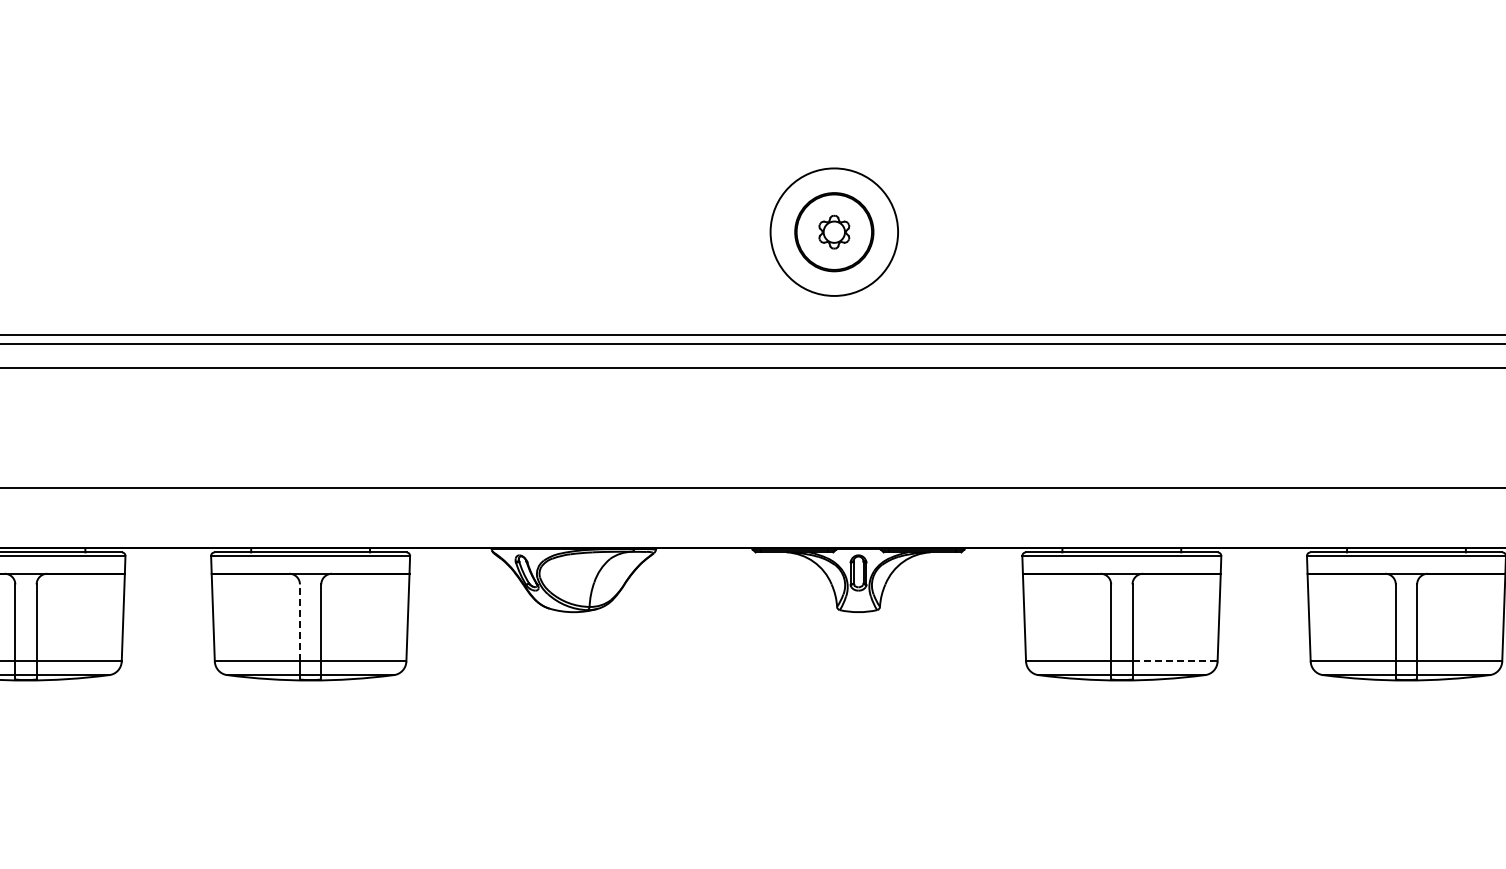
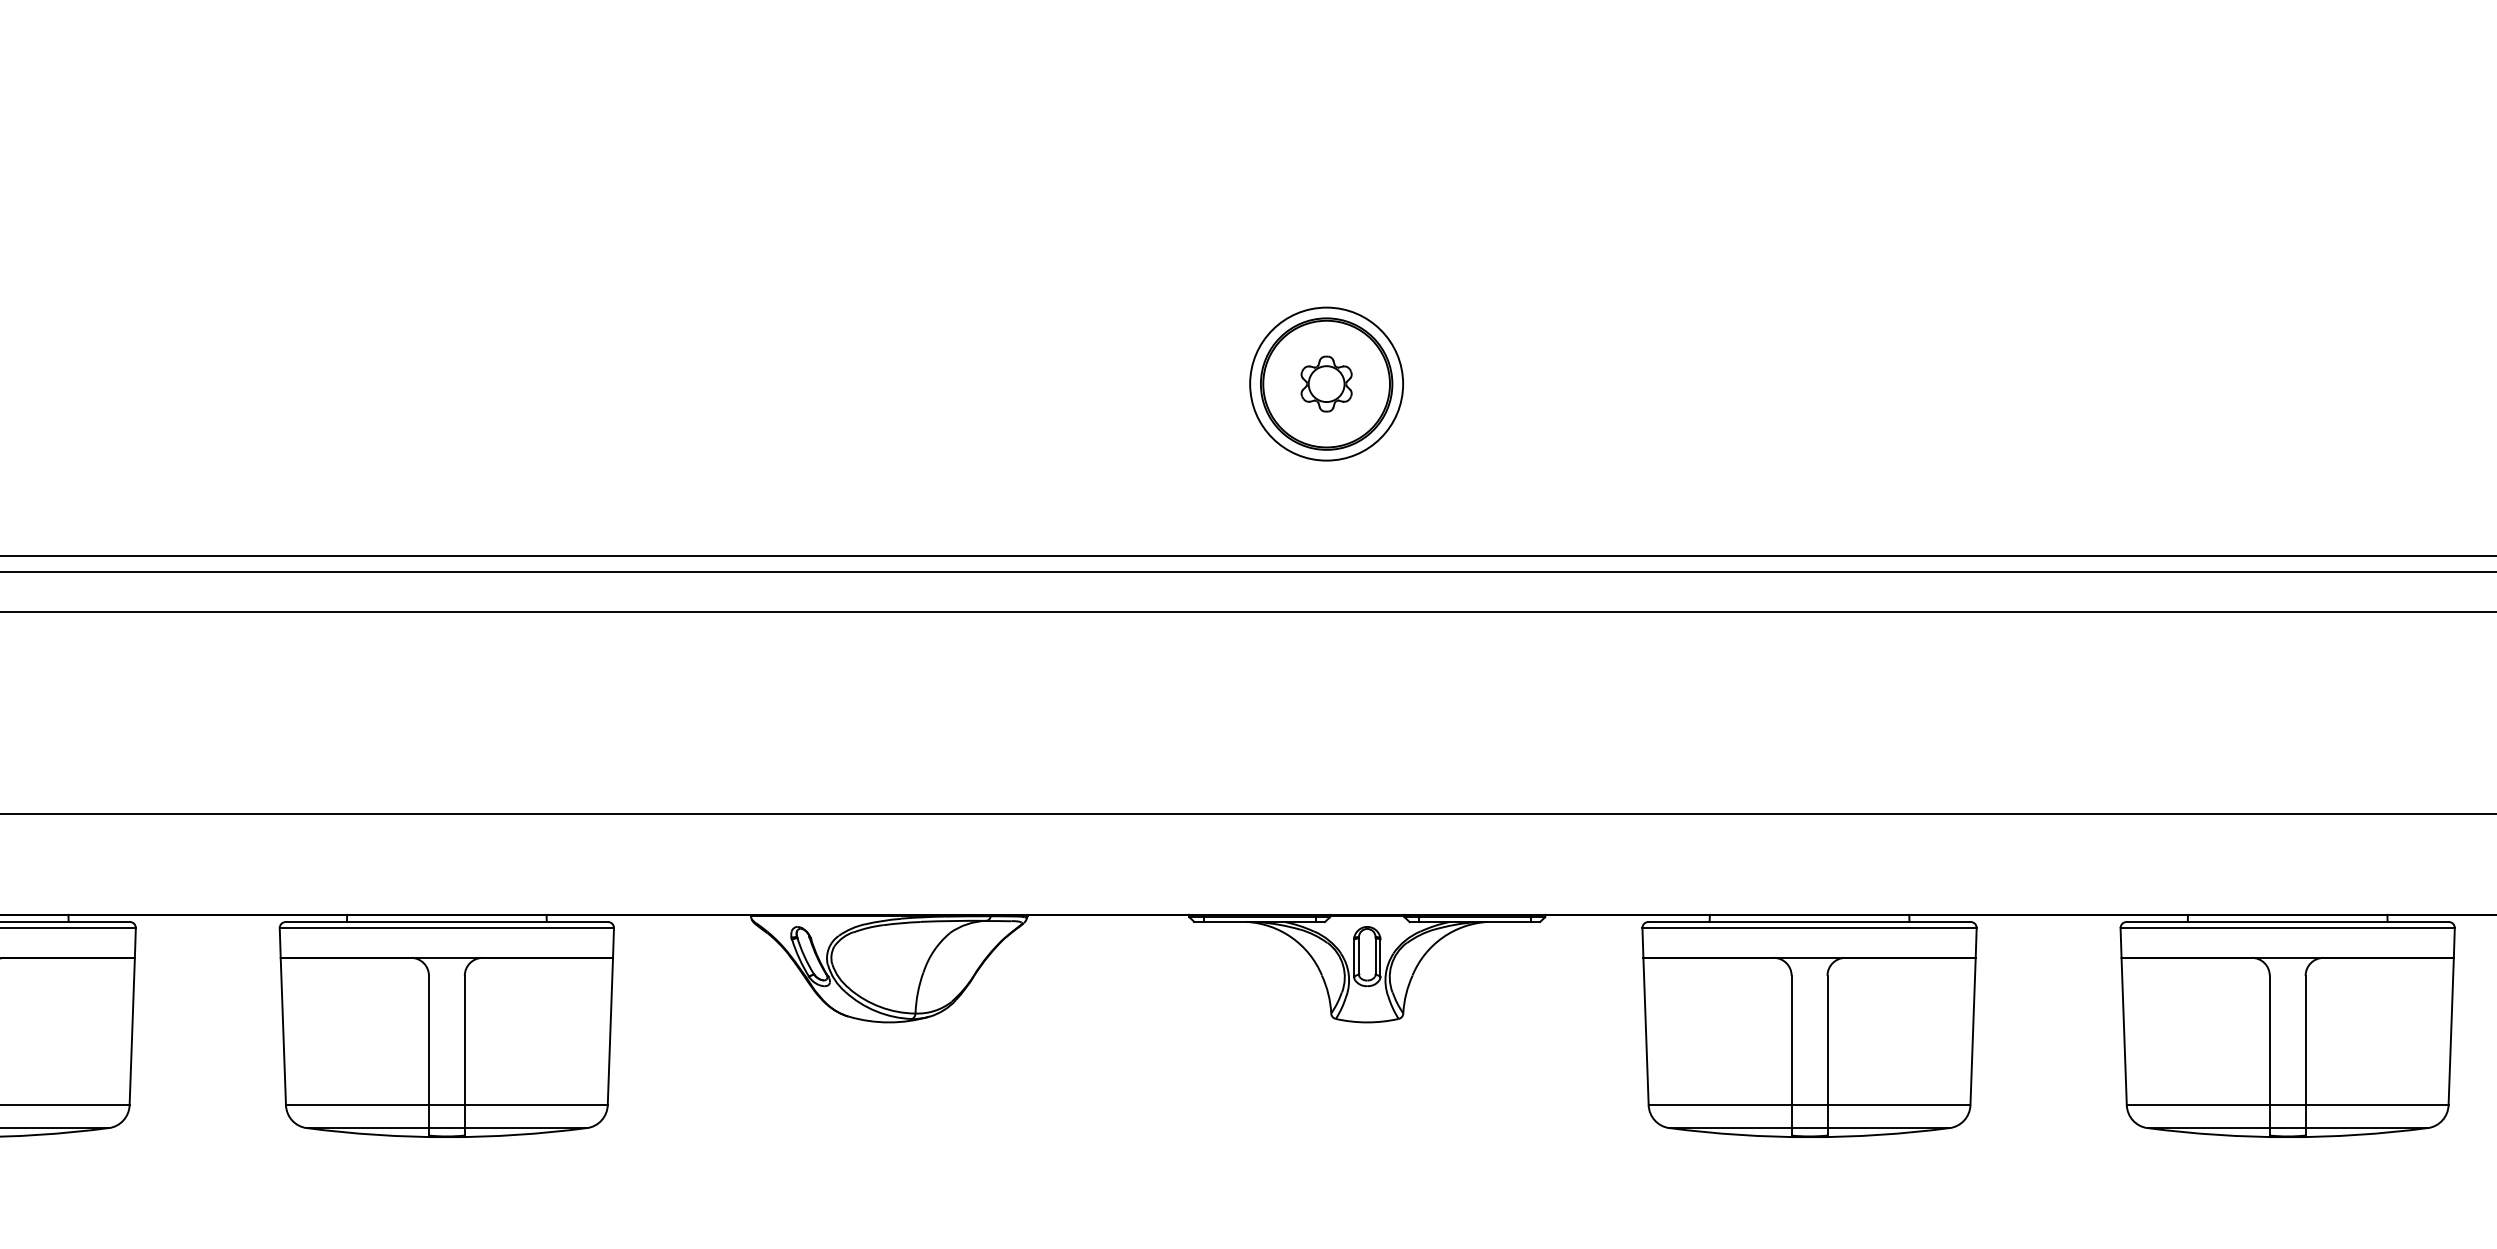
circle: (833, 231) -> (1325, 382), size x0.71
line: (299, 622) -> (428, 1039), dashed -> solid
line: (1175, 661) -> (1899, 1105), dashed -> solid

